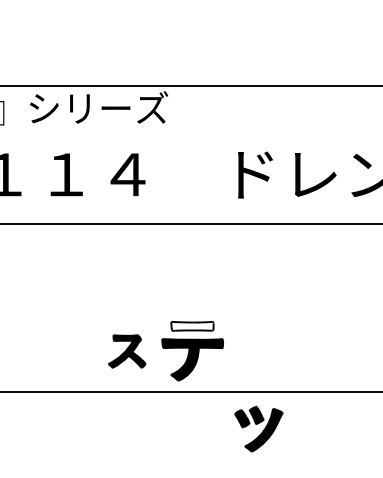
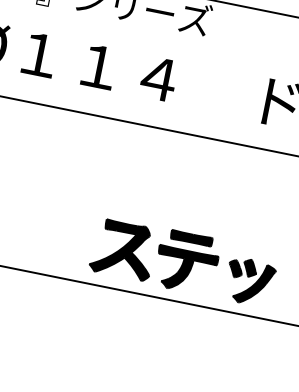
fill: (192, 325) -> (191, 237), added
part: (126, 351) -> (122, 249), size x1.67
part: (258, 428) -> (249, 281), moved

